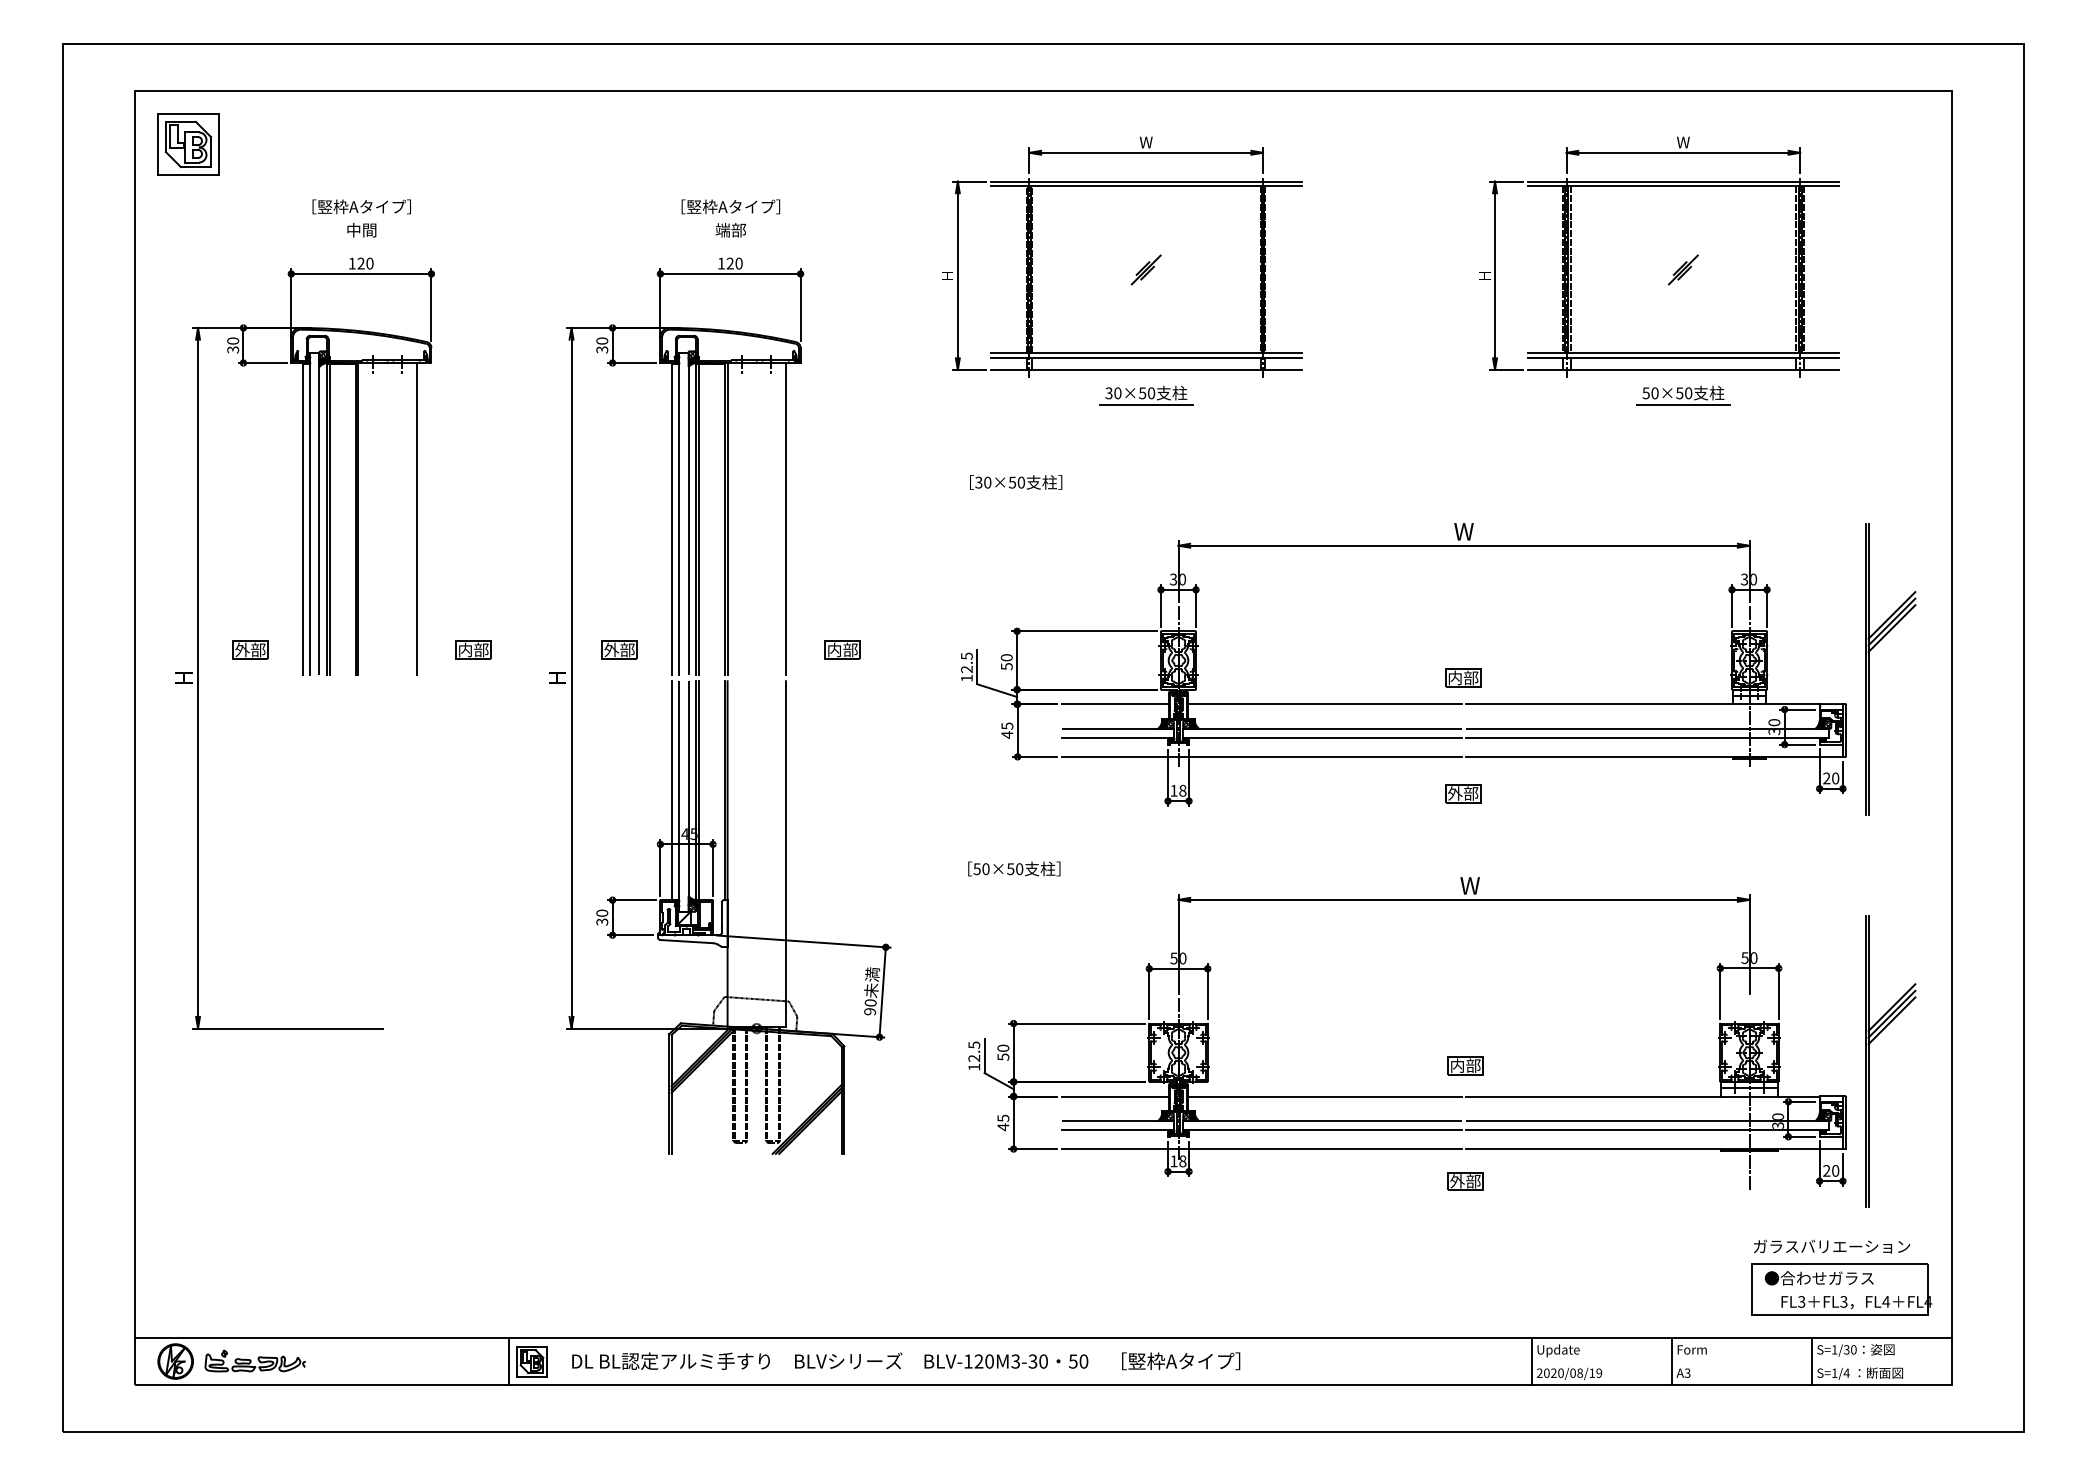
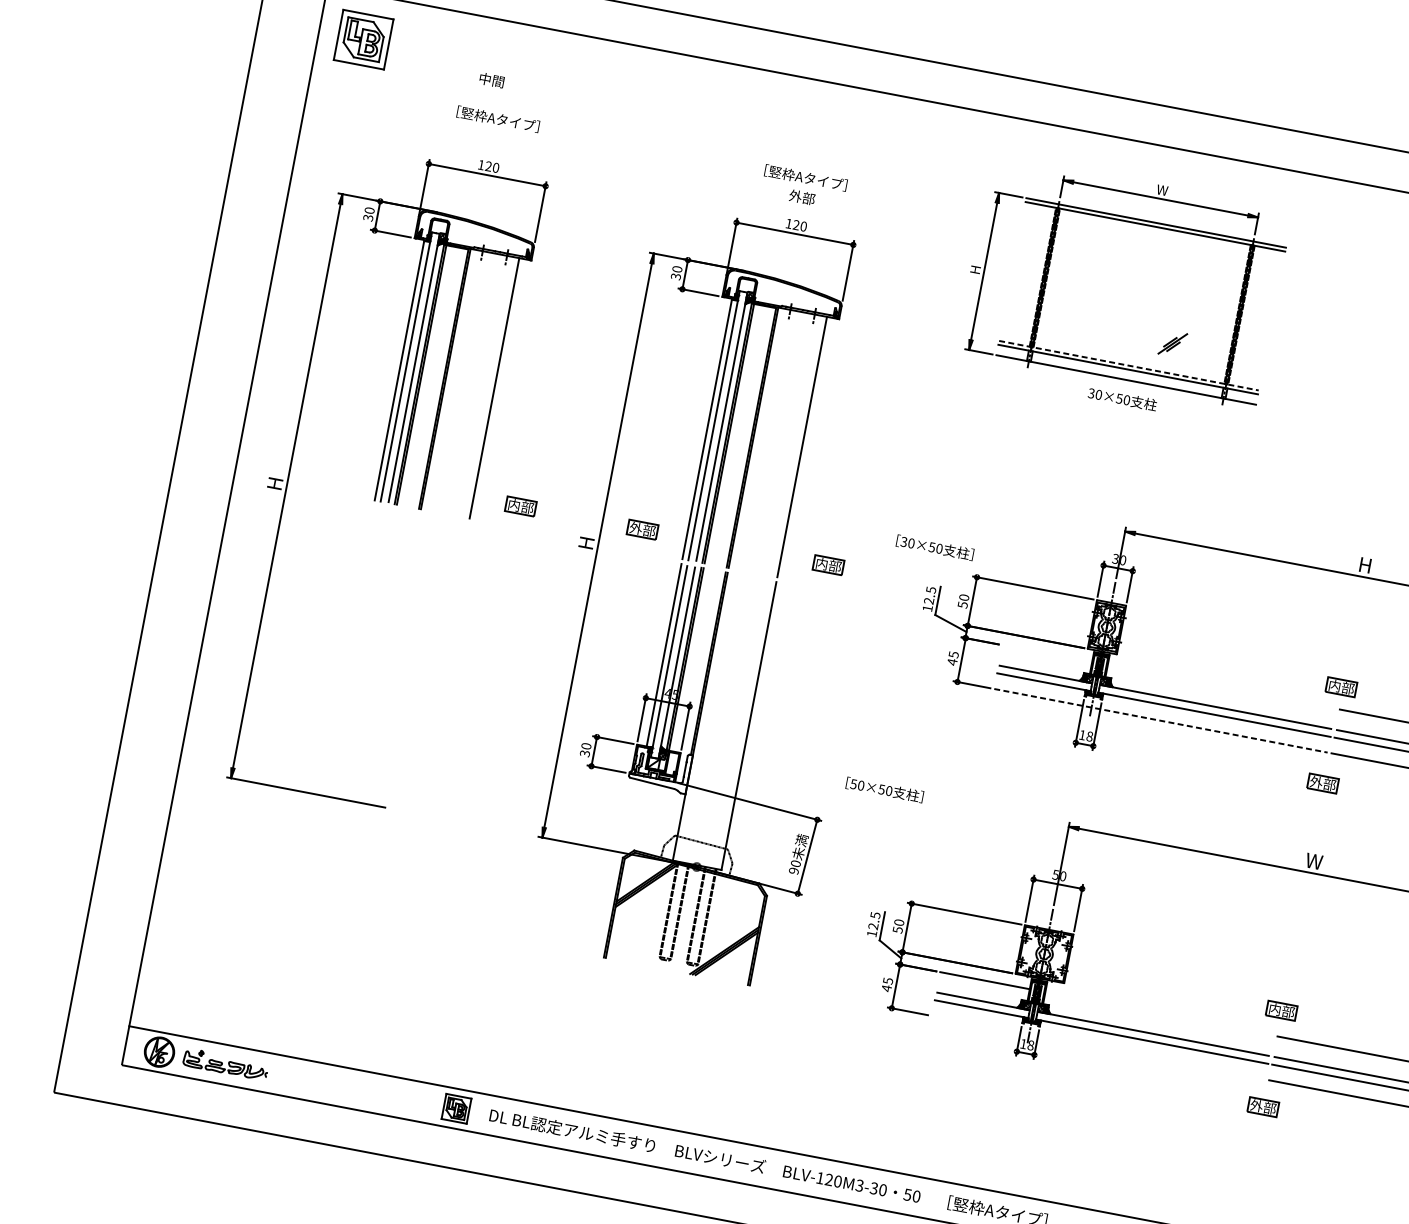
text: (361, 230) -> (491, 80), moved
text: (722, 230) -> (795, 196), 端部 -> 外部
part: (1145, 269) -> (1172, 343), moved
line: (1146, 352) -> (1129, 365), solid -> dashed
line: (1145, 405) -> (1119, 409), removed
text: (1016, 482) -> (935, 547), moved
text: (1463, 531) -> (1364, 565), W -> H
part: (250, 649) -> (335, 470), removed
line: (1115, 704) -> (1047, 653), removed
line: (1324, 704) -> (1221, 687), removed
line: (1261, 756) -> (1160, 720), solid -> dashed
text: (1014, 868) -> (885, 789), moved
line: (1324, 1096) -> (1159, 1013), removed
line: (1261, 1149) -> (1098, 1048), removed
line: (508, 1361) -> (436, 1105), removed

